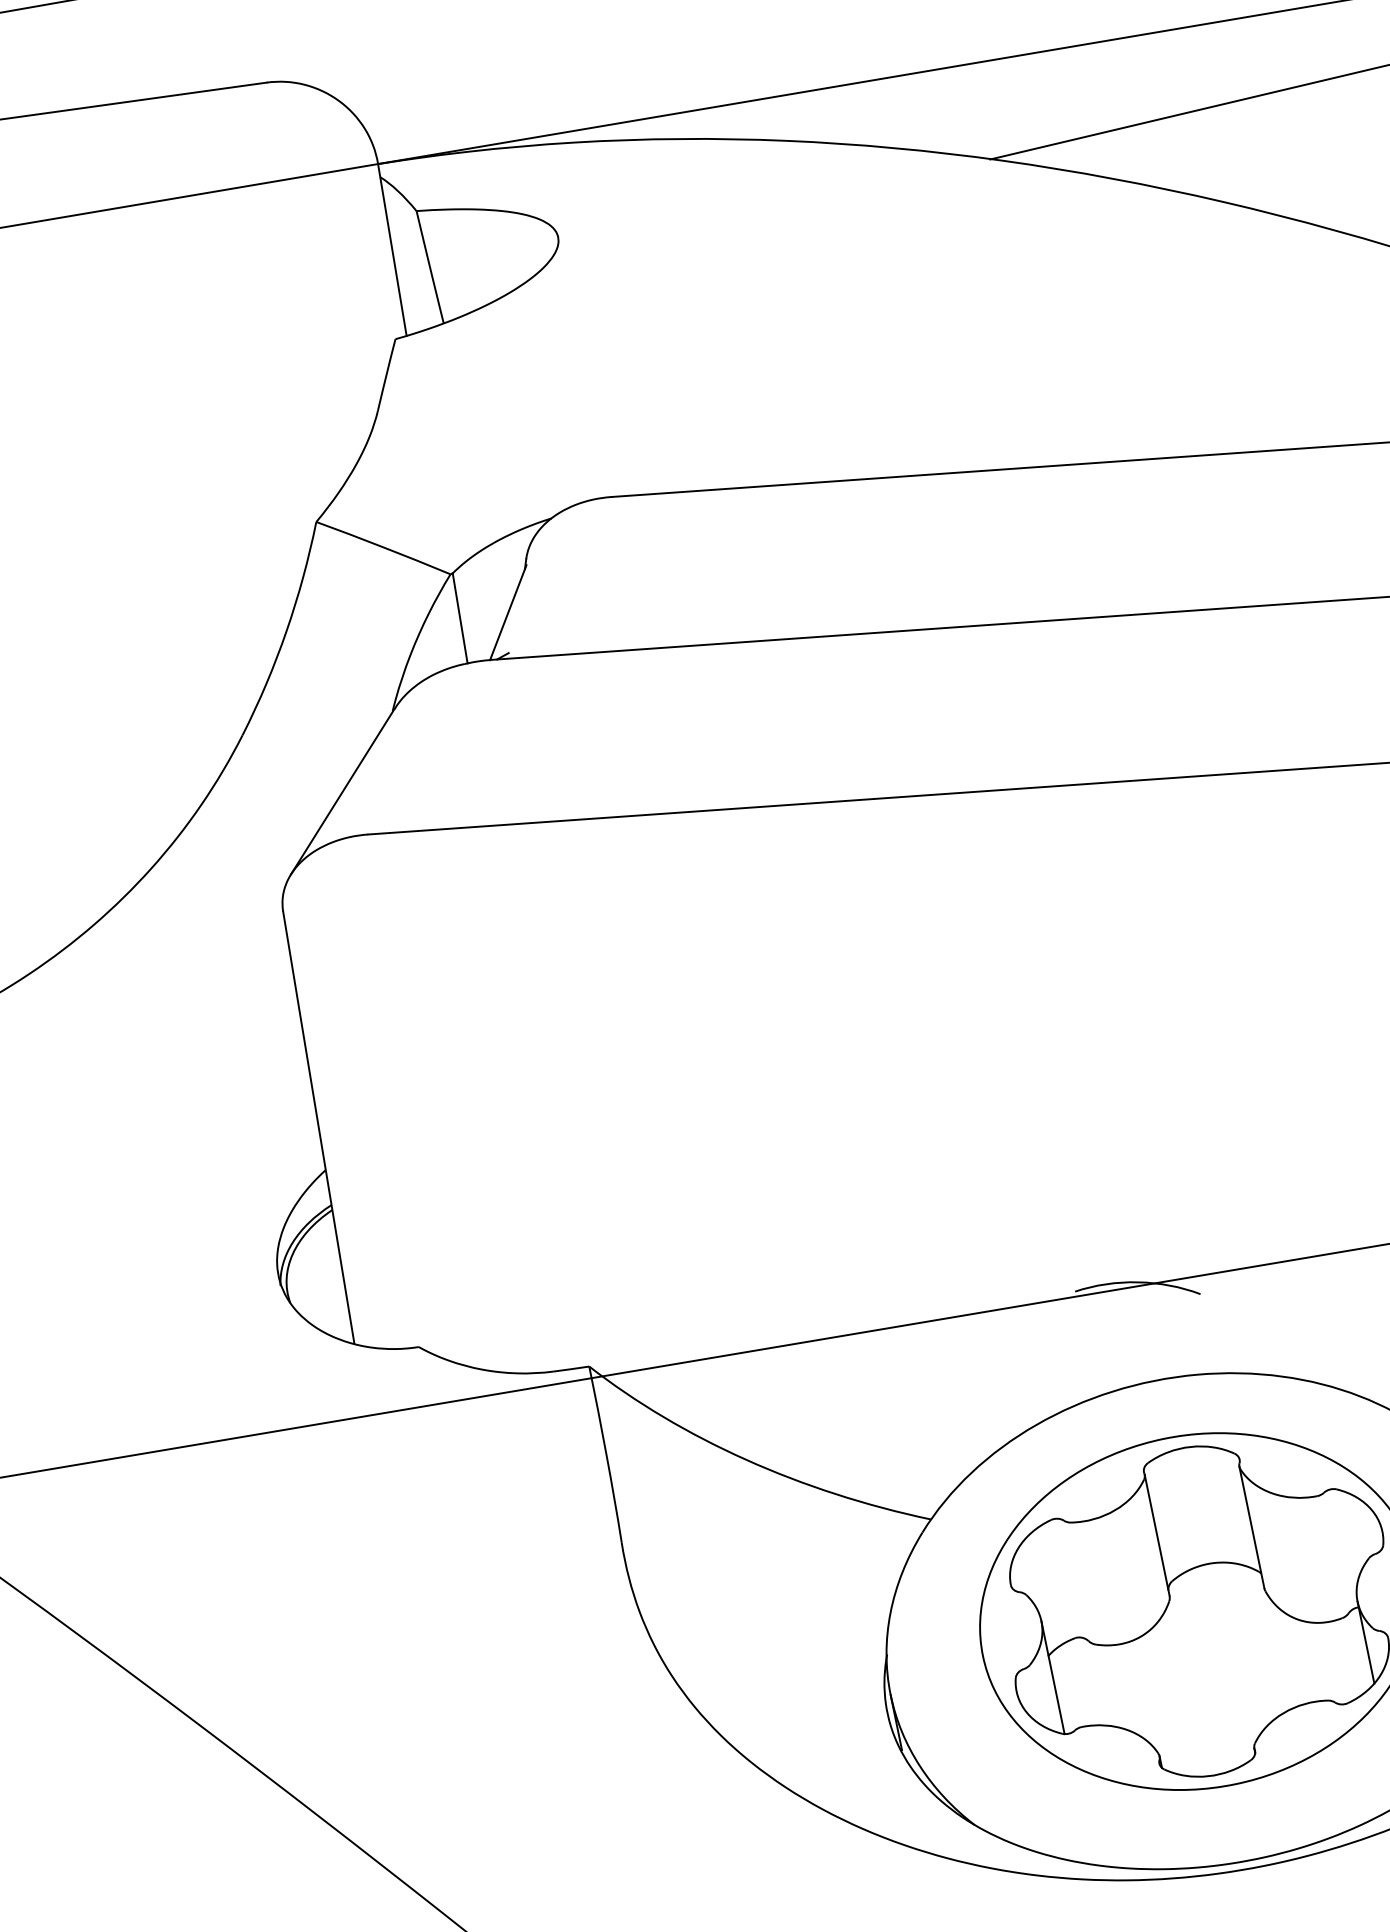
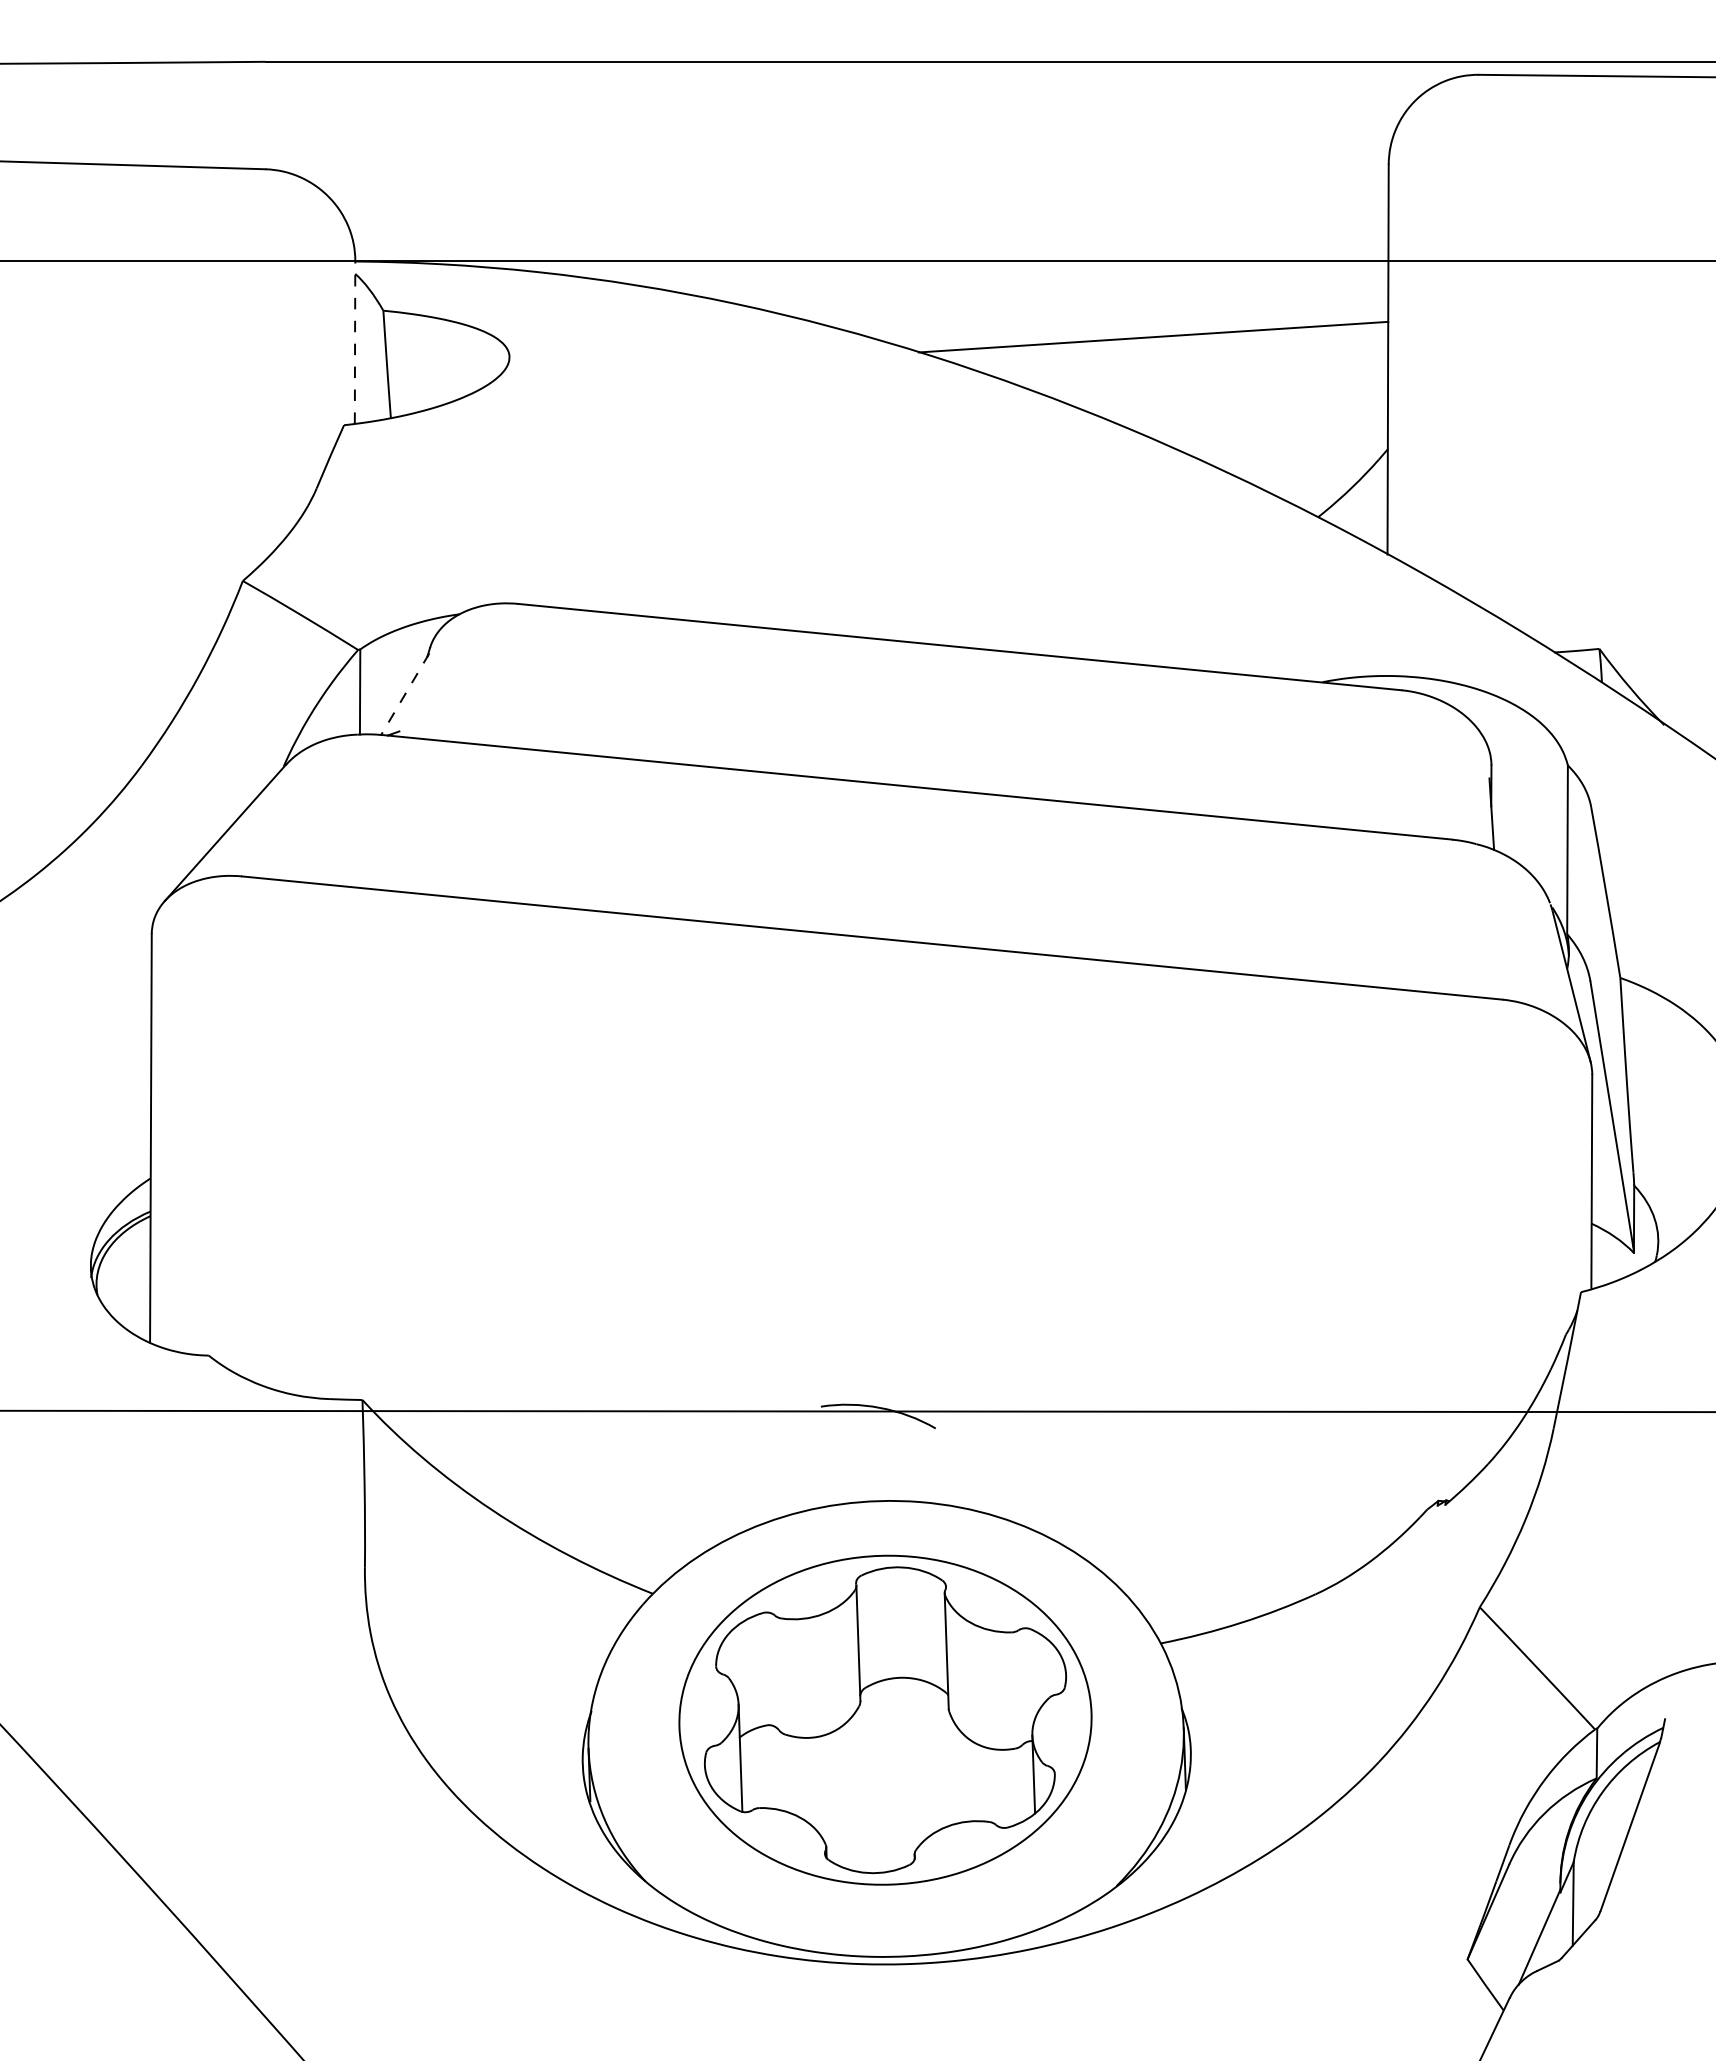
line: (392, 249) -> (355, 342), solid -> dashed
line: (508, 612) -> (405, 694), solid -> dashed

